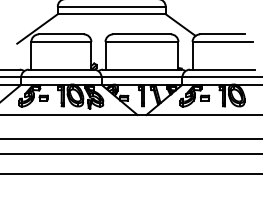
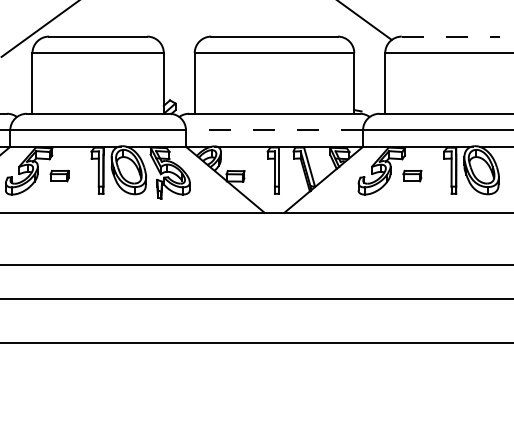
line: (223, 34) -> (452, 36), solid -> dashed
line: (141, 77) -> (273, 130), solid -> dashed

